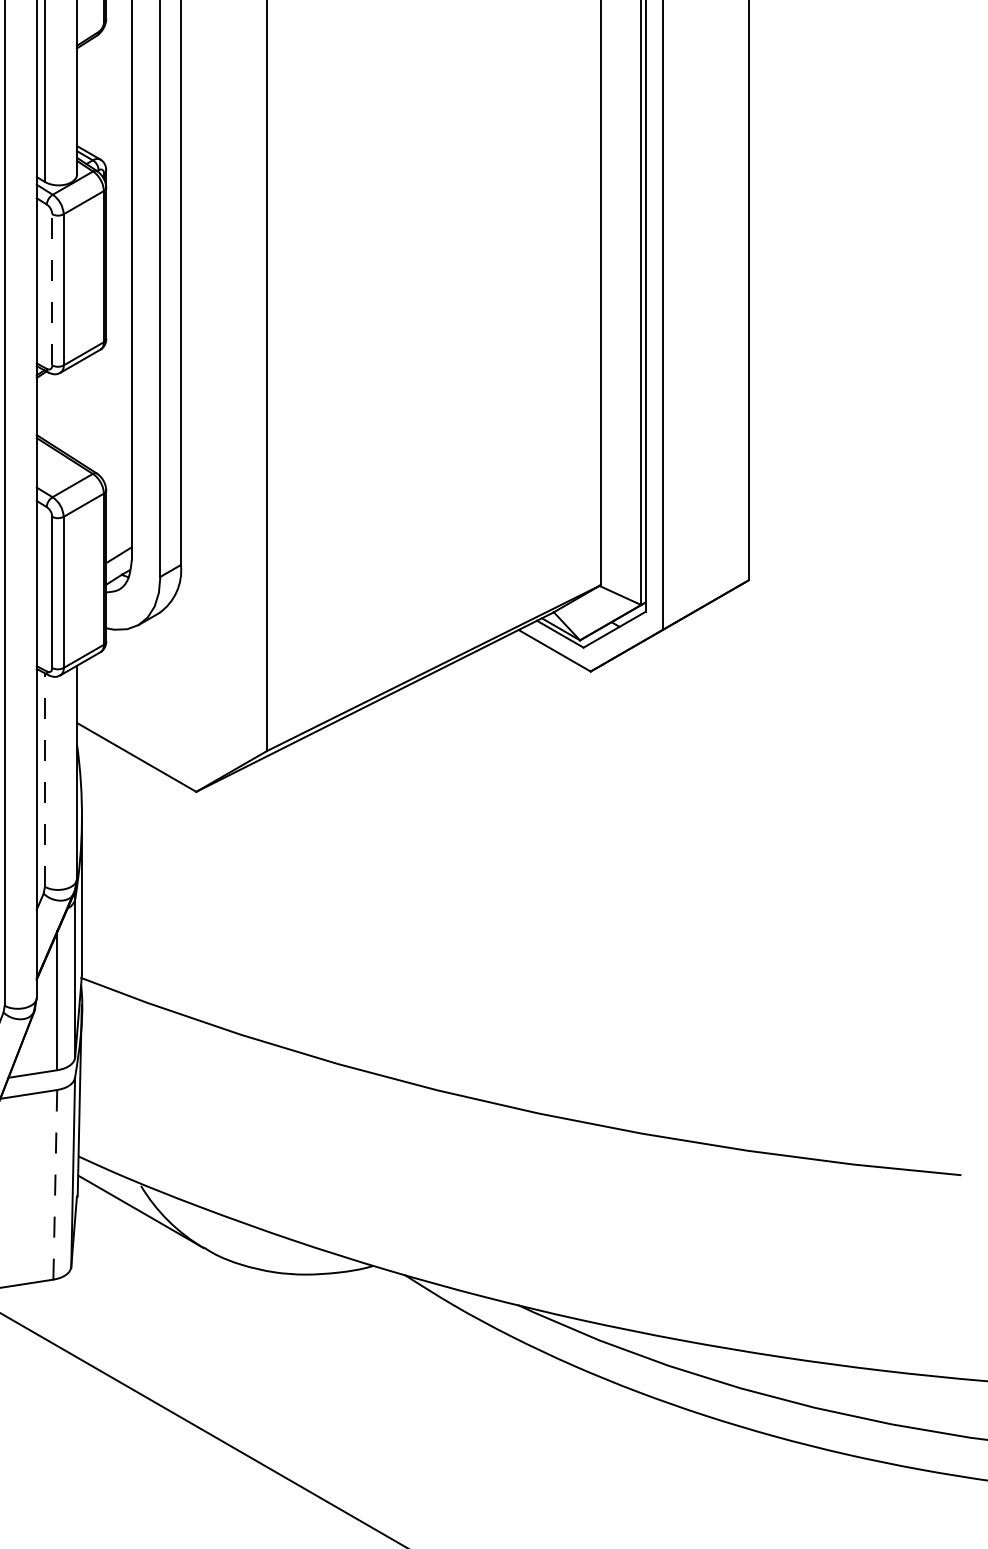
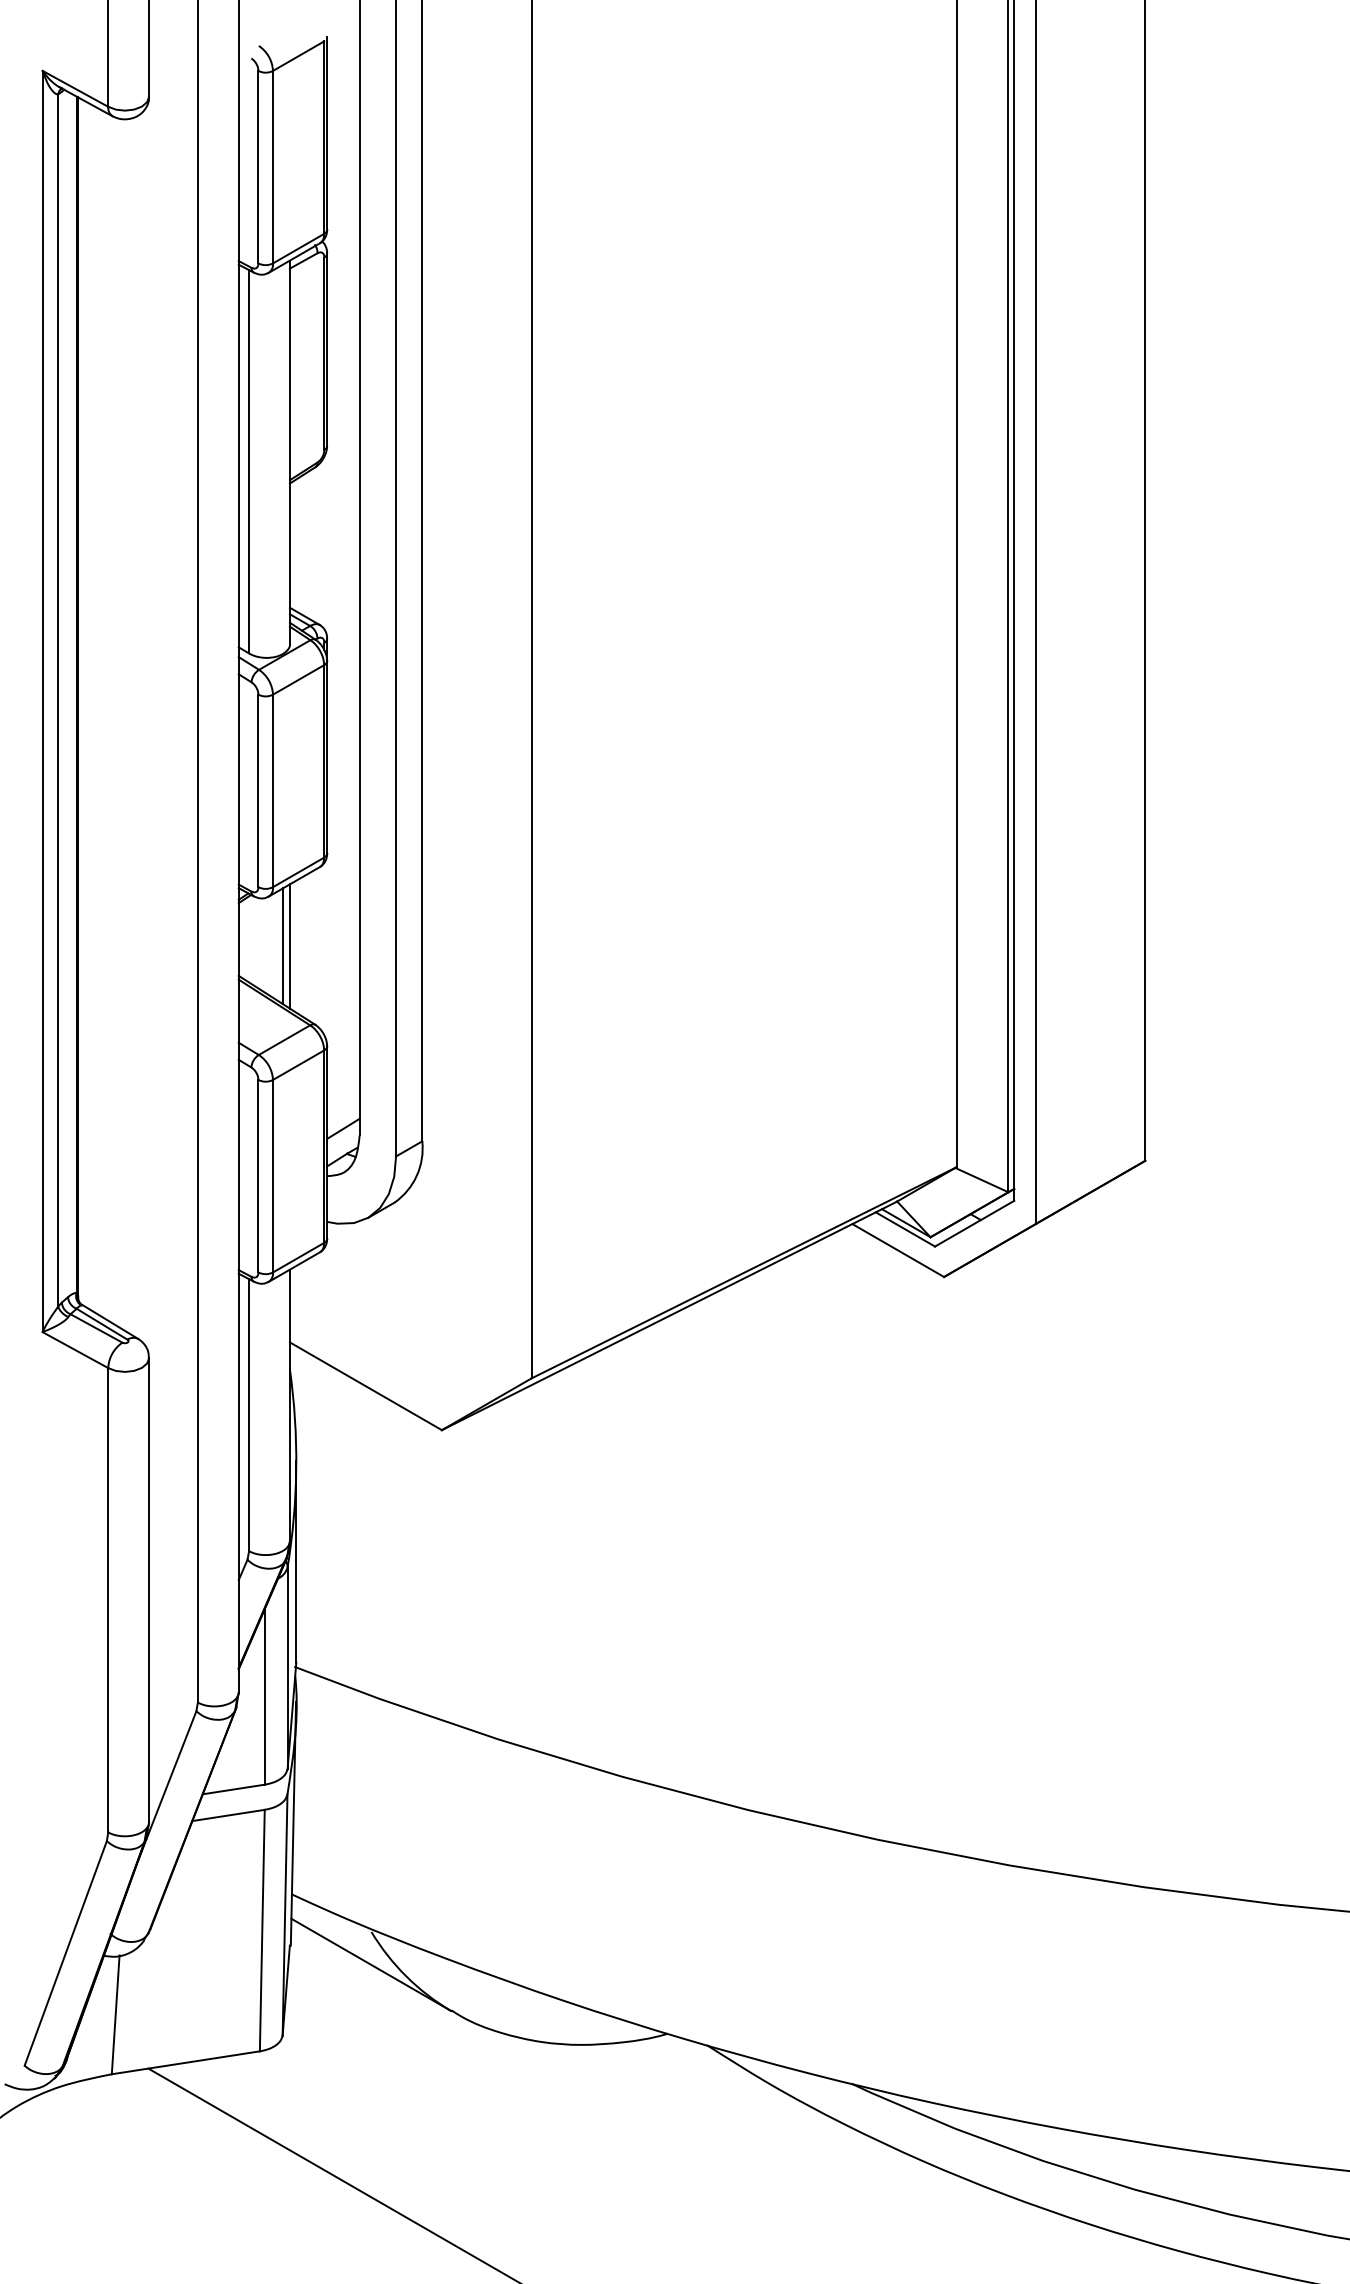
line: (52, 289) -> (258, 790), dashed -> solid
line: (71, 412) -> (283, 946), added
line: (76, 412) -> (289, 946), added
line: (45, 779) -> (249, 1414), dashed -> solid
line: (55, 1184) -> (262, 1930), dashed -> solid

